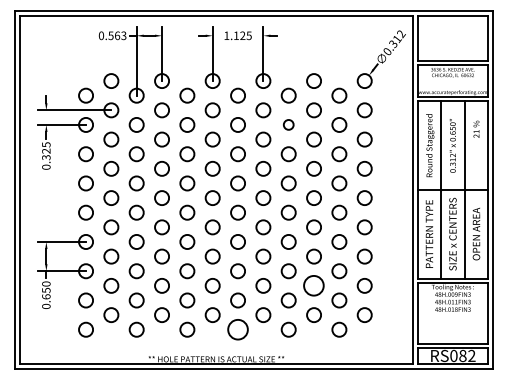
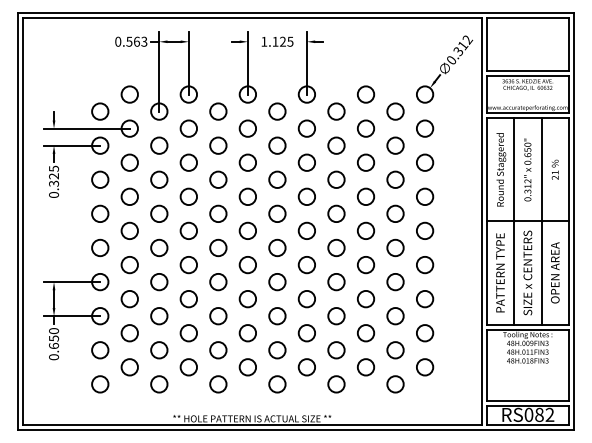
circle: (288, 124) -> (336, 145), size x1.43
text: (475, 129) -> (554, 169), moved
circle: (314, 286) -> (366, 333), size x0.71
circle: (238, 329) -> (277, 384), size x0.71

